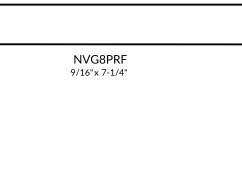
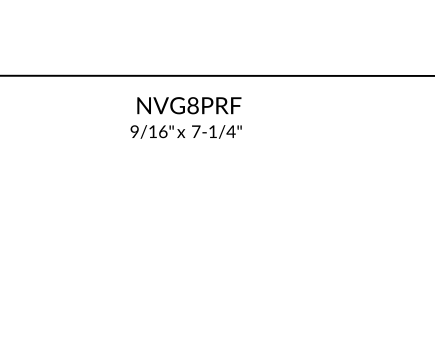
text: (98, 65) -> (185, 117), moved

